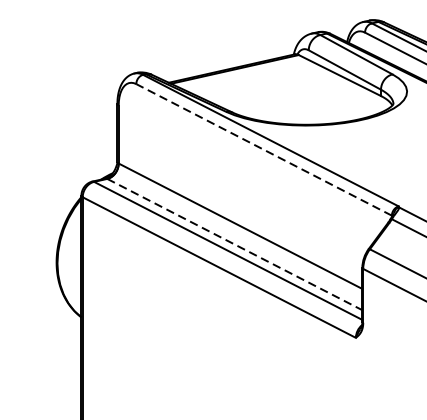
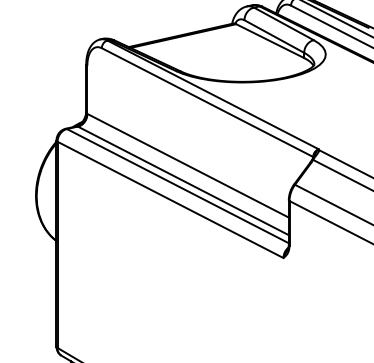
line: (264, 149) -> (207, 102), dashed -> solid
line: (235, 244) -> (183, 180), dashed -> solid

